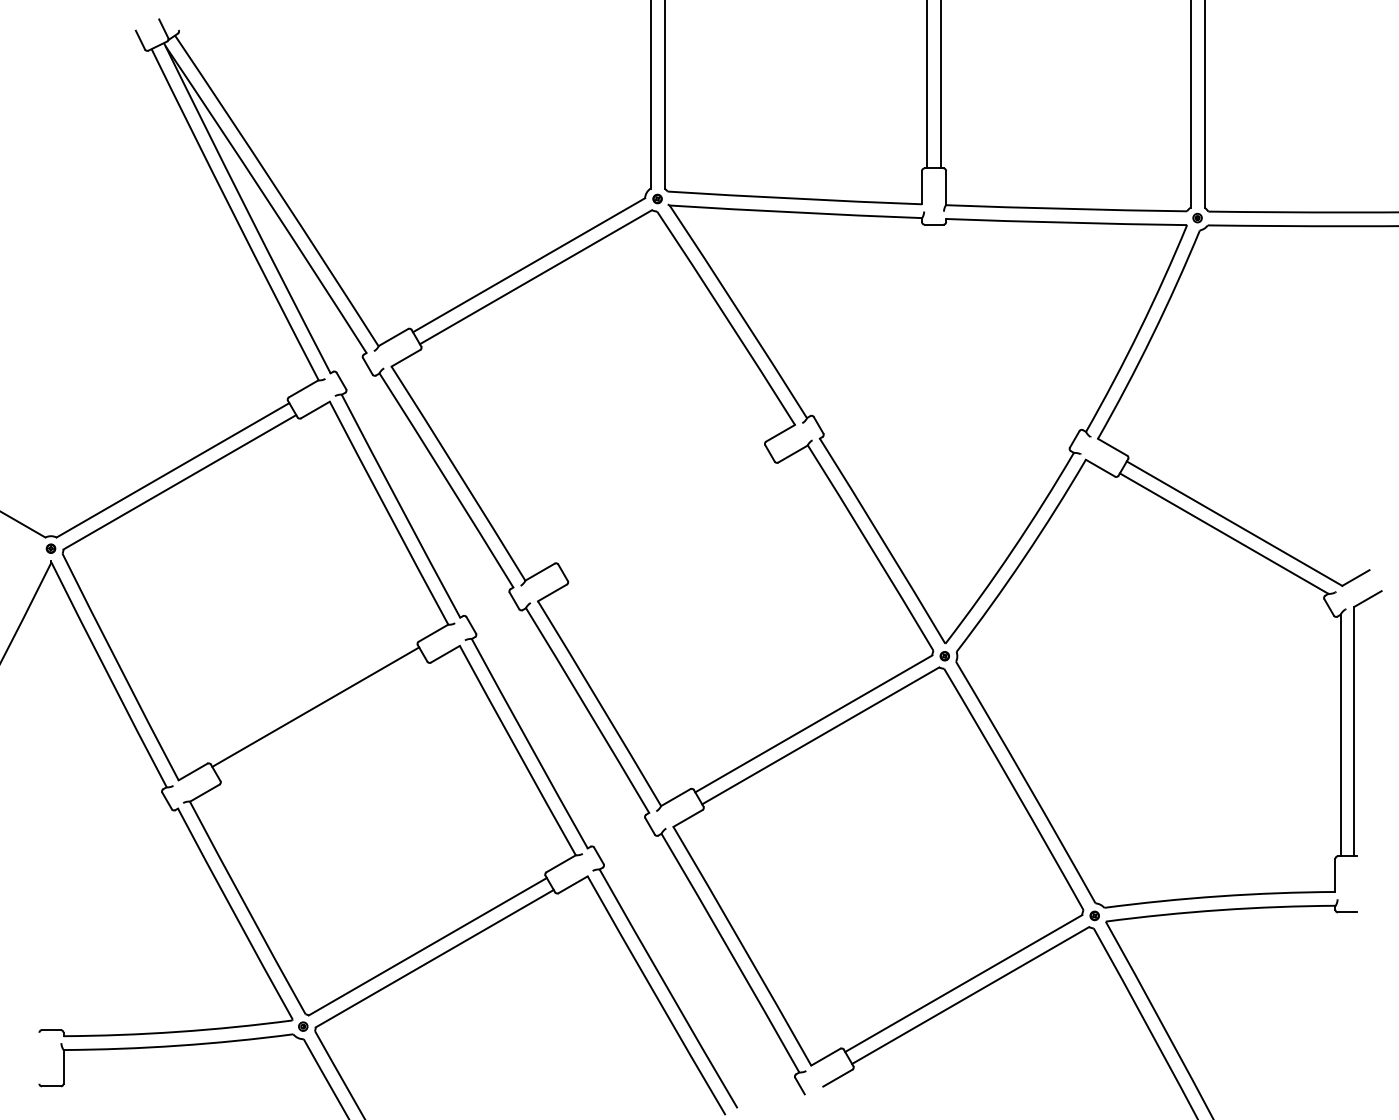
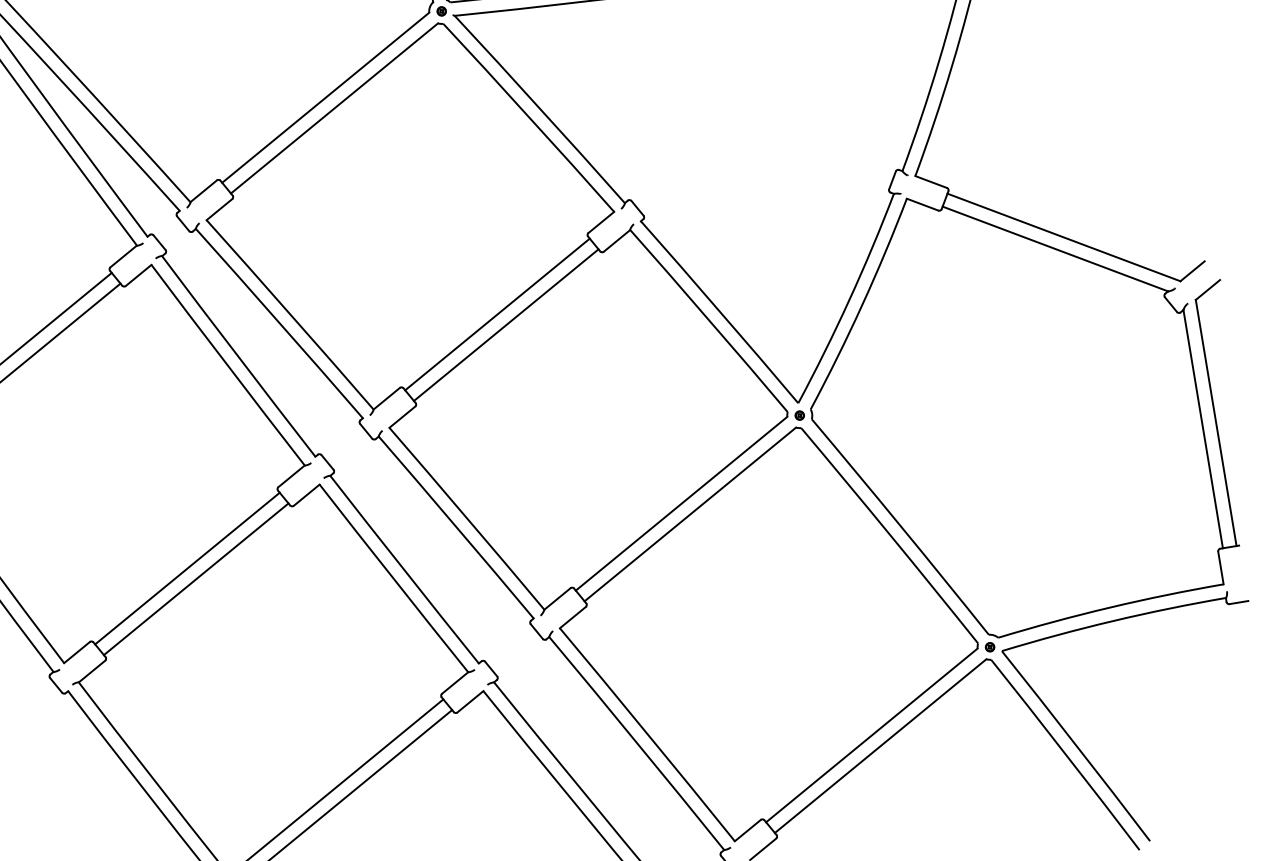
line: (662, 506) -> (496, 313), added
line: (669, 518) -> (505, 324), added
line: (322, 718) -> (195, 578), added

